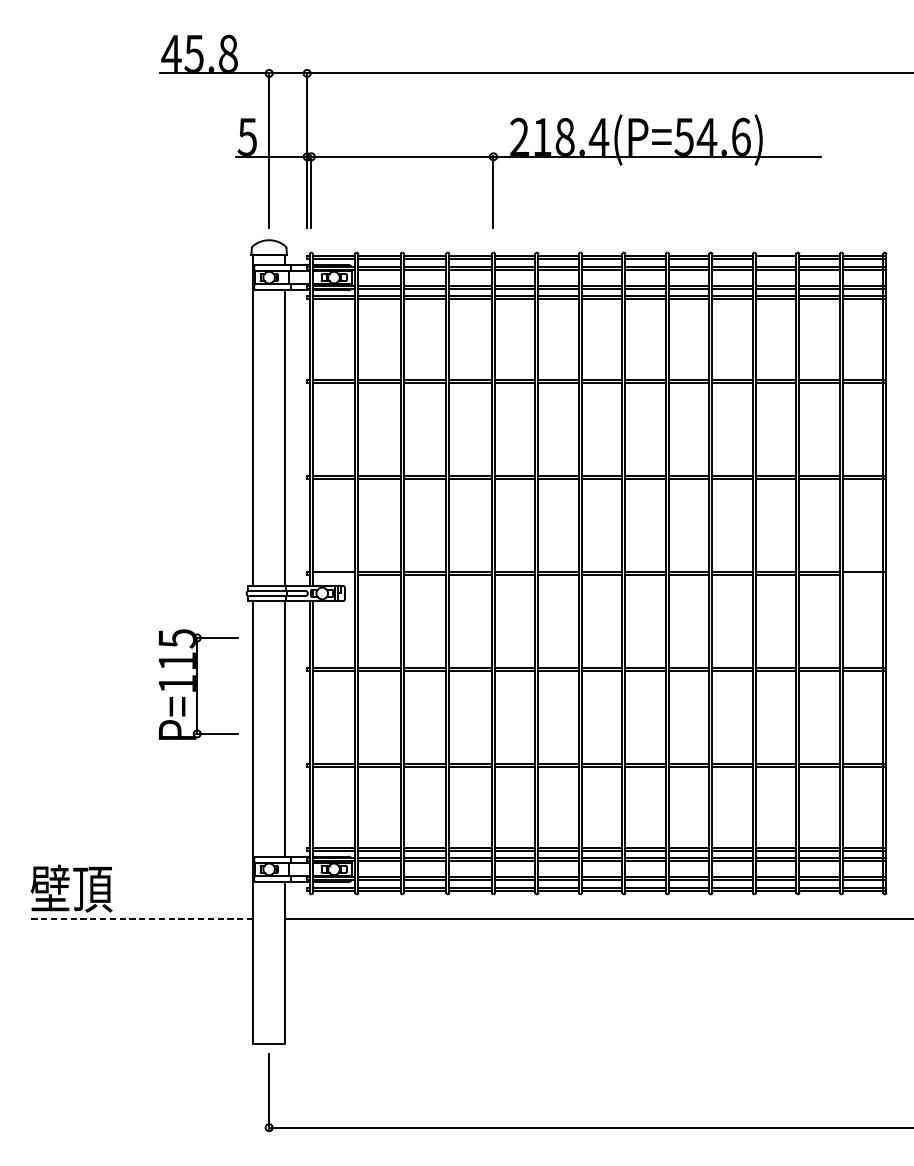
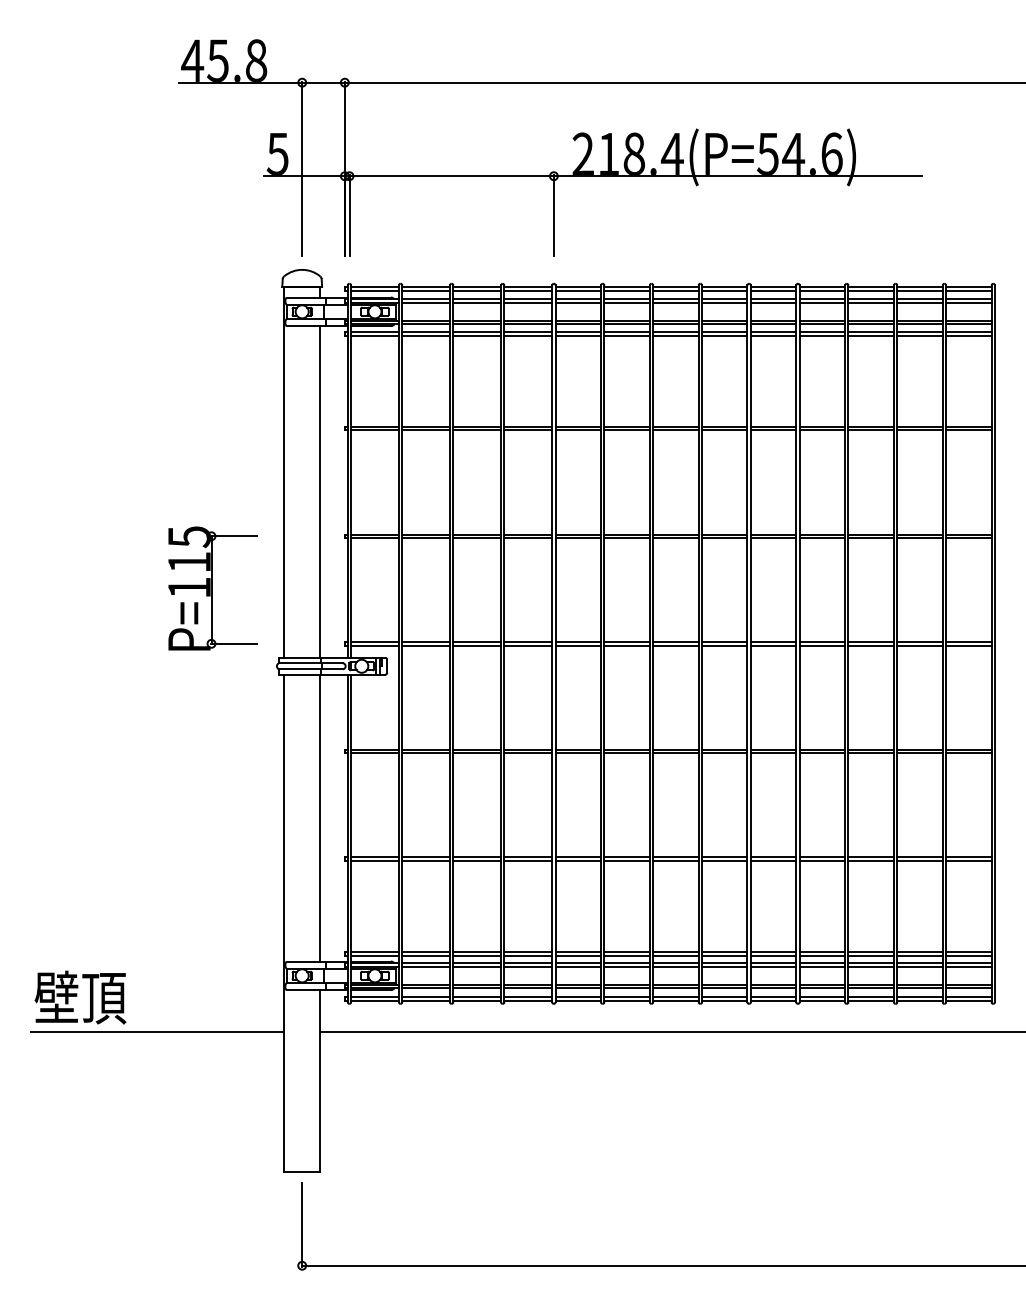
line: (775, 258) -> (870, 290), added
line: (333, 574) -> (374, 645), added
line: (862, 574) -> (968, 645), added
part: (198, 684) -> (212, 588), moved
line: (140, 918) -> (157, 1031), dashed -> solid

